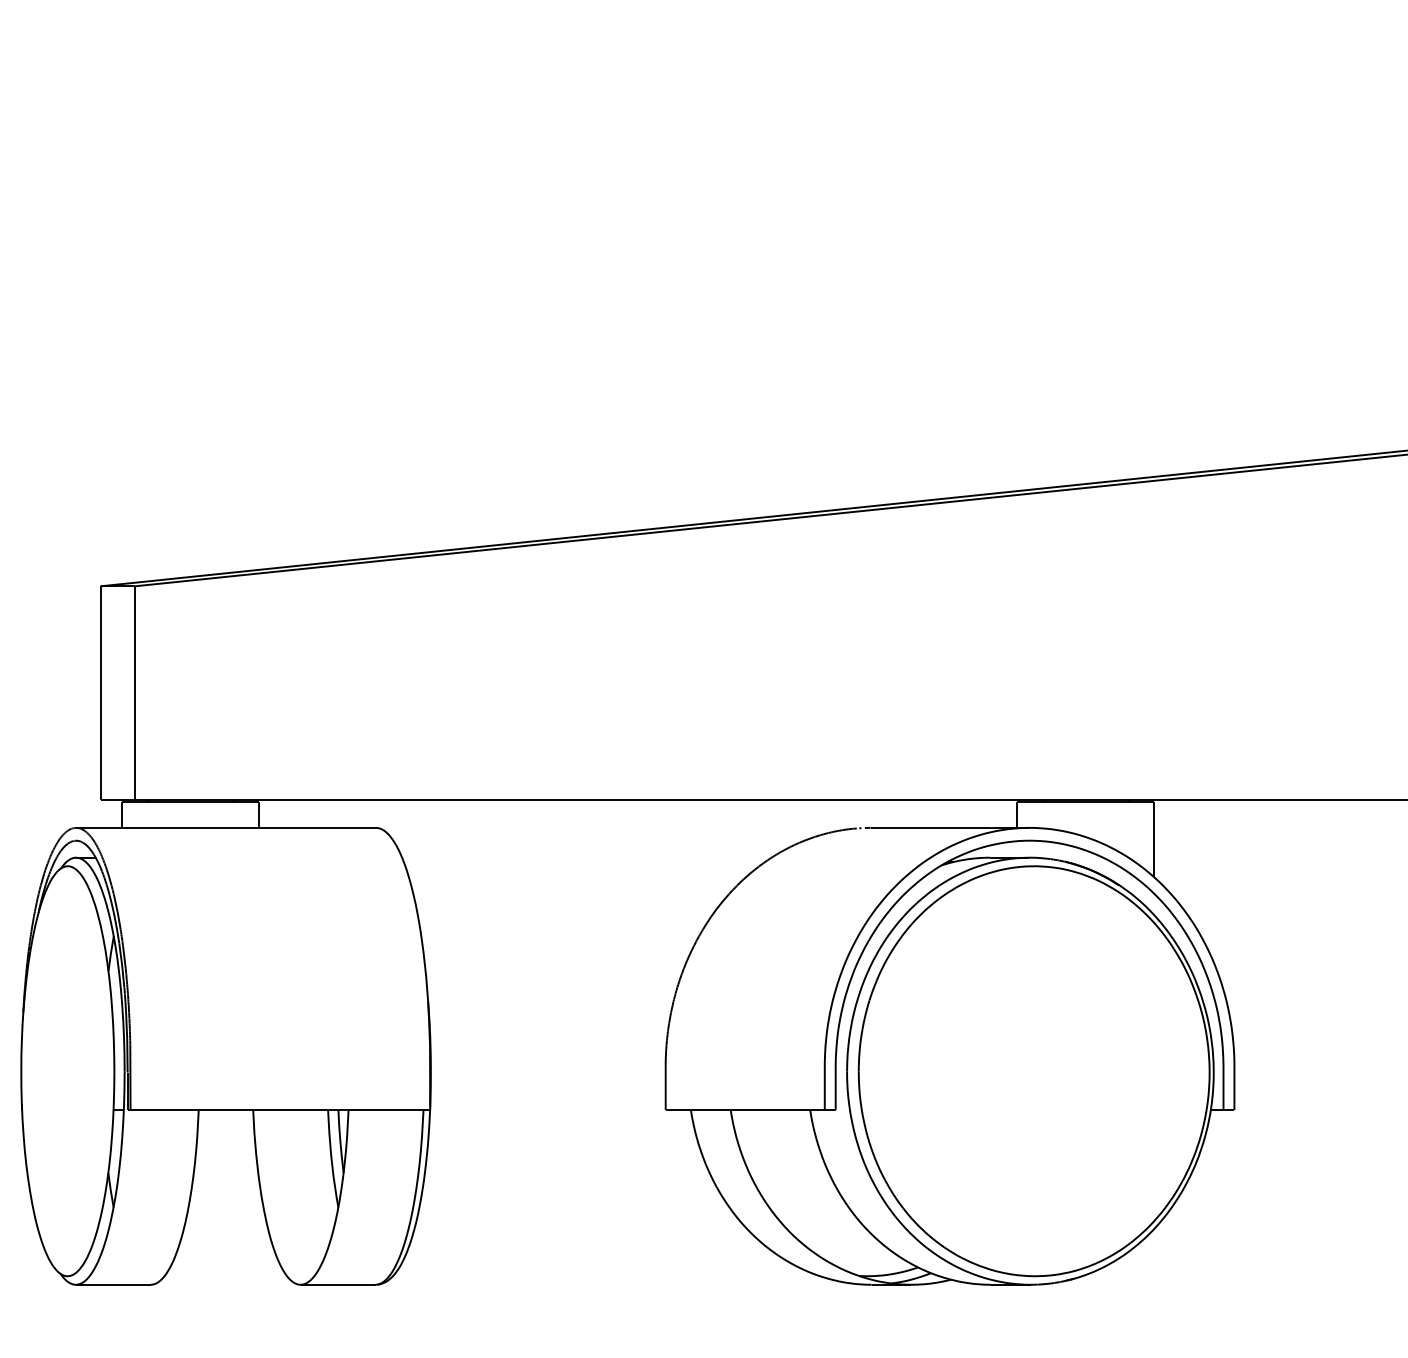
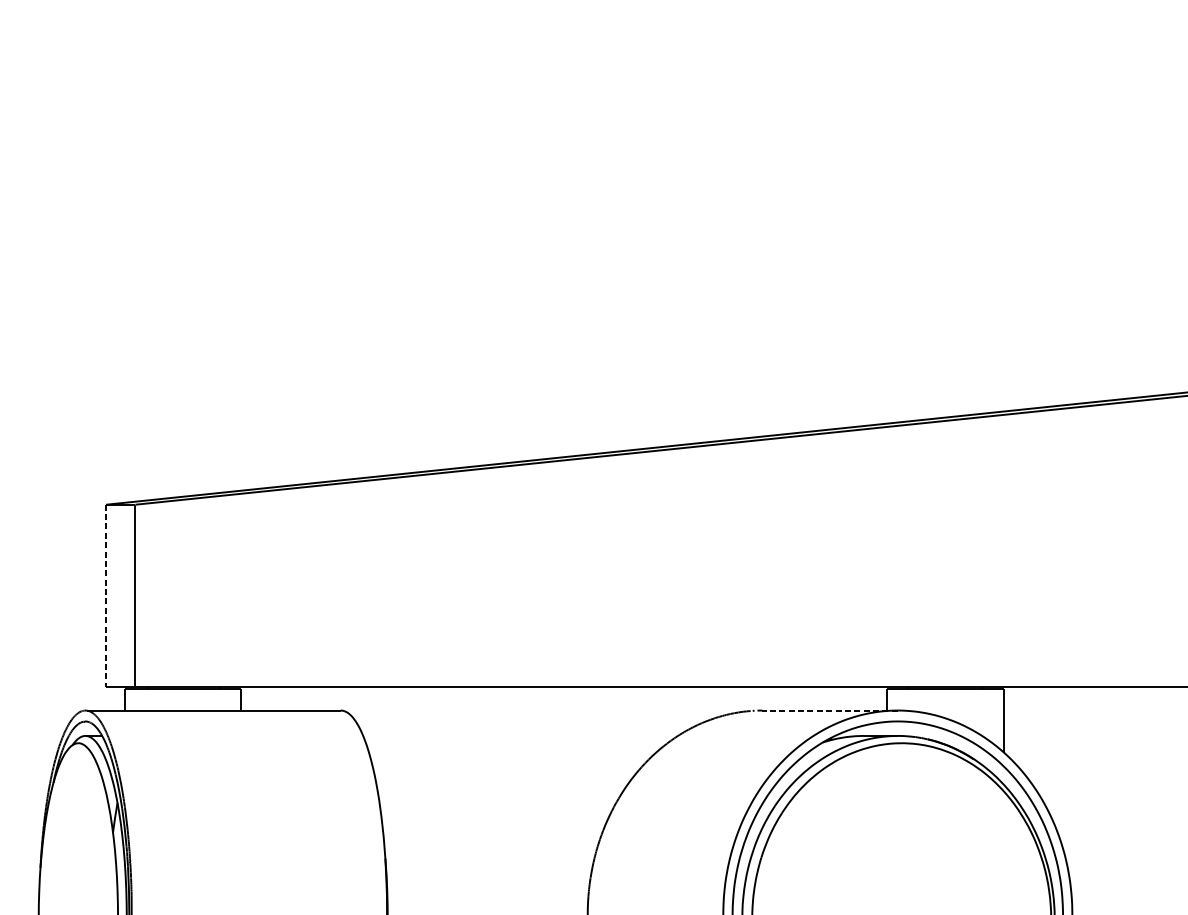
line: (100, 693) -> (106, 596), solid -> dashed
line: (949, 827) -> (829, 710), solid -> dashed

